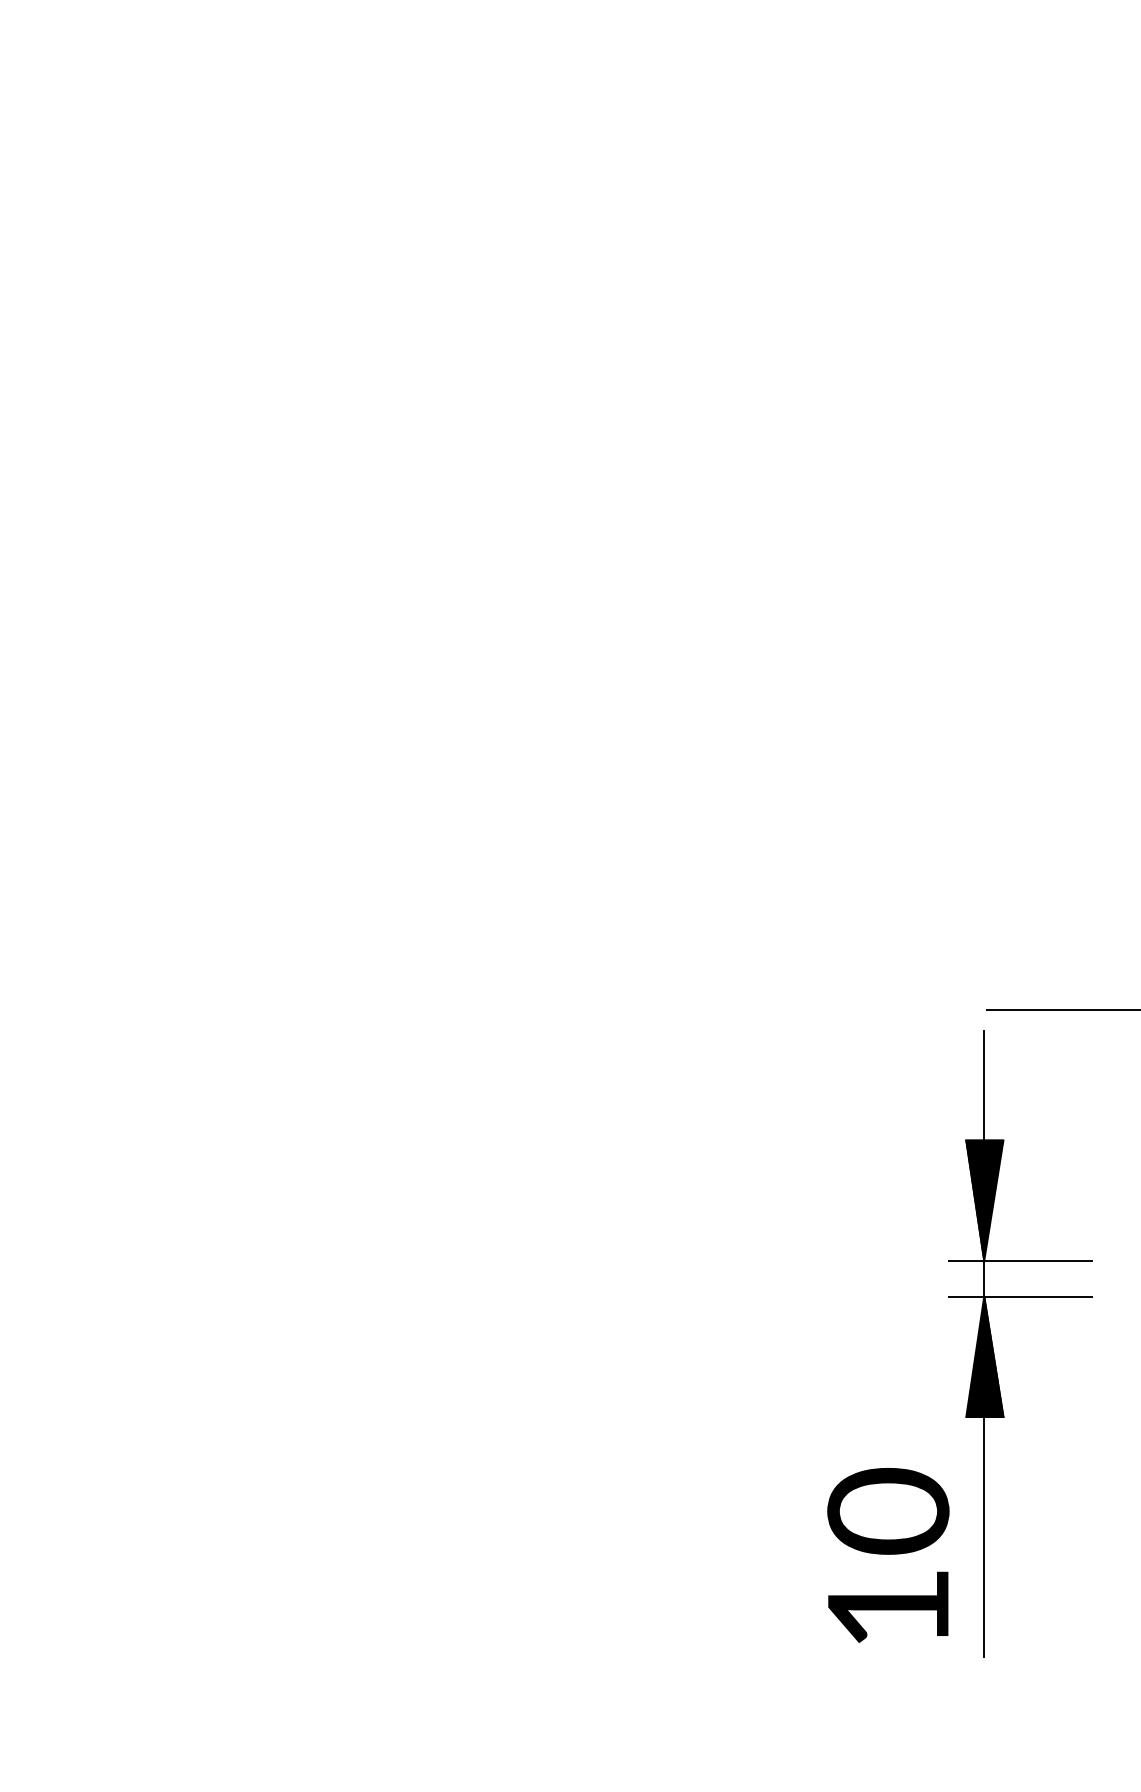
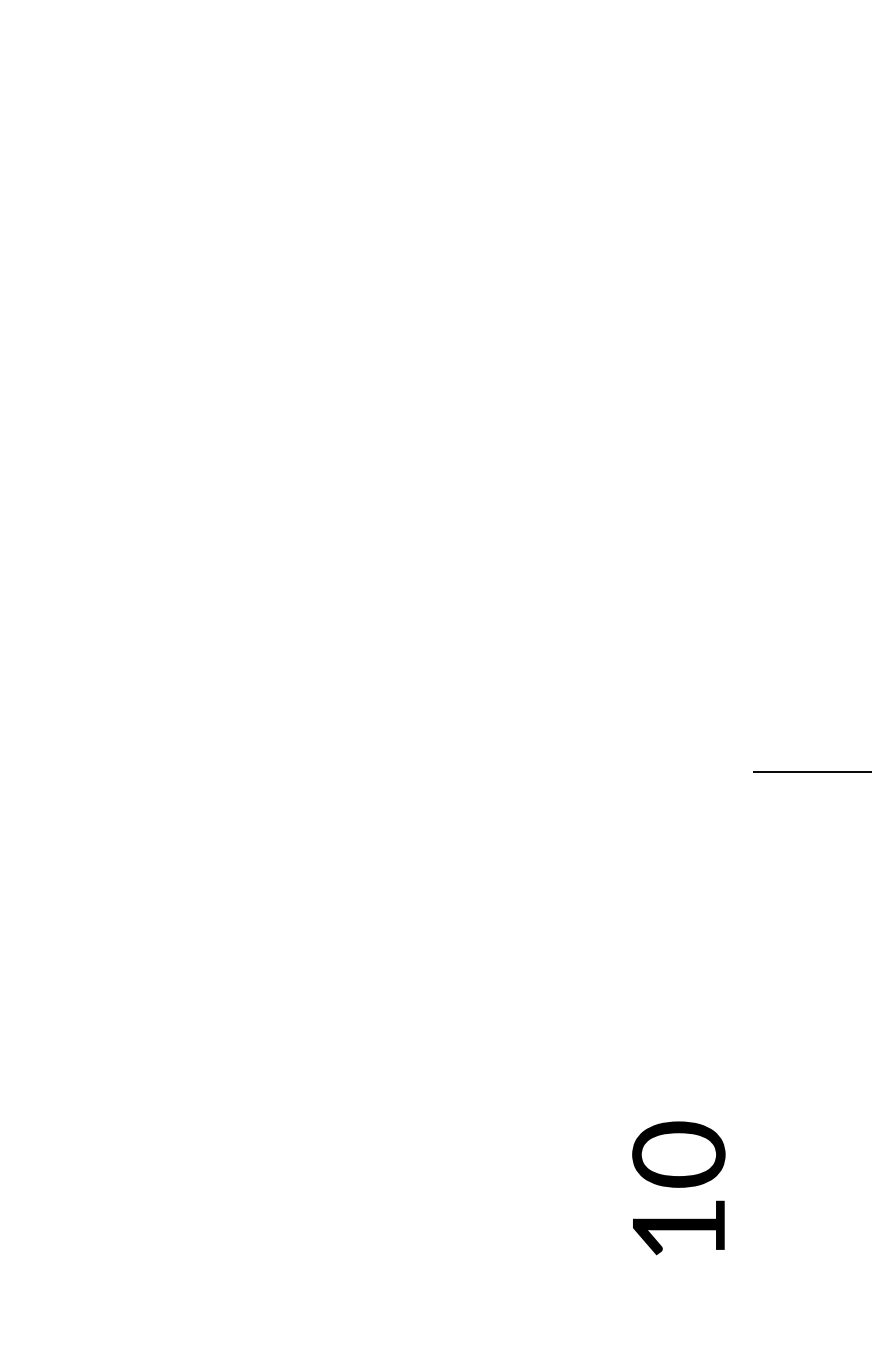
part: (993, 1346) -> (759, 1028), removed

